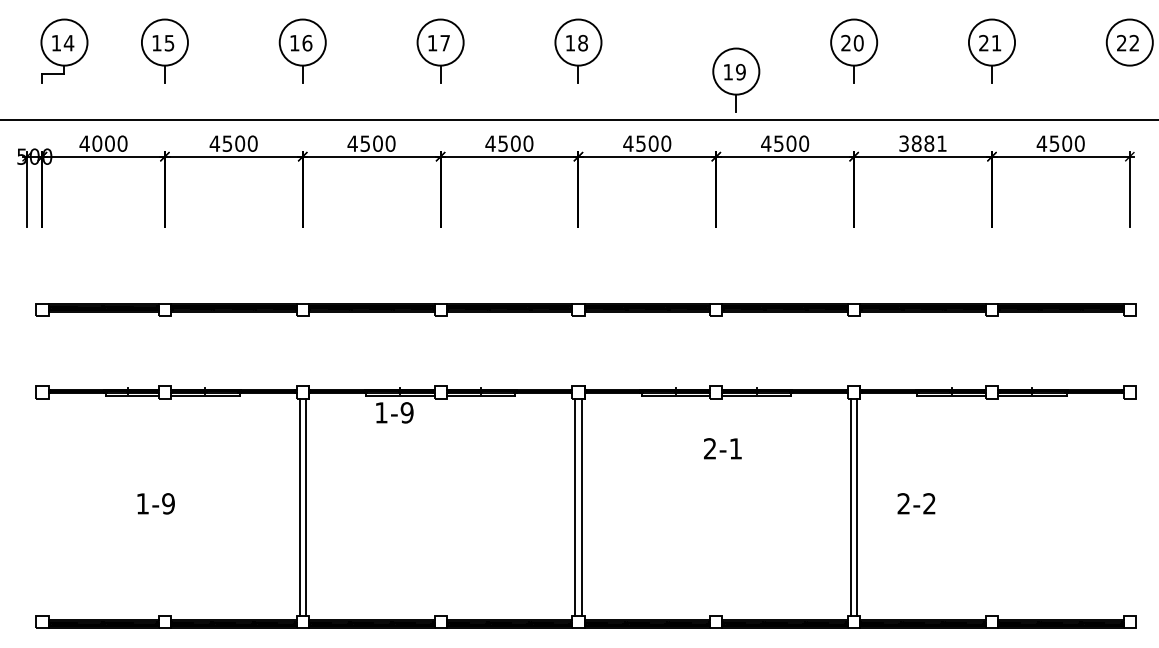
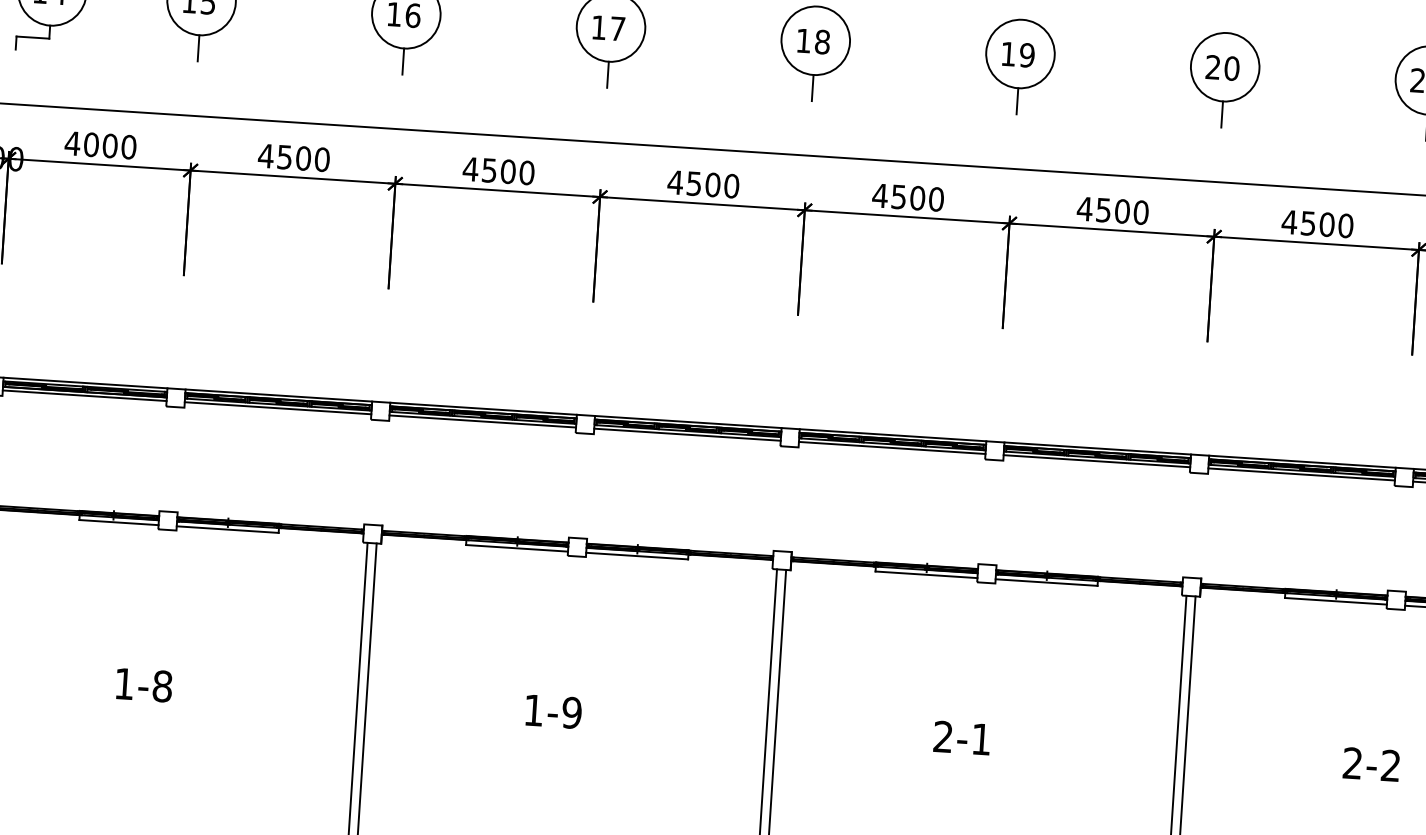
part: (736, 79) -> (1020, 65), moved
text: (922, 143) -> (1317, 223), 3881 -> 4500
text: (394, 412) -> (553, 711), moved
text: (722, 448) -> (961, 737), moved
text: (168, 503) -> (162, 685), 1-9 -> 1-8
text: (916, 503) -> (1371, 764), moved

